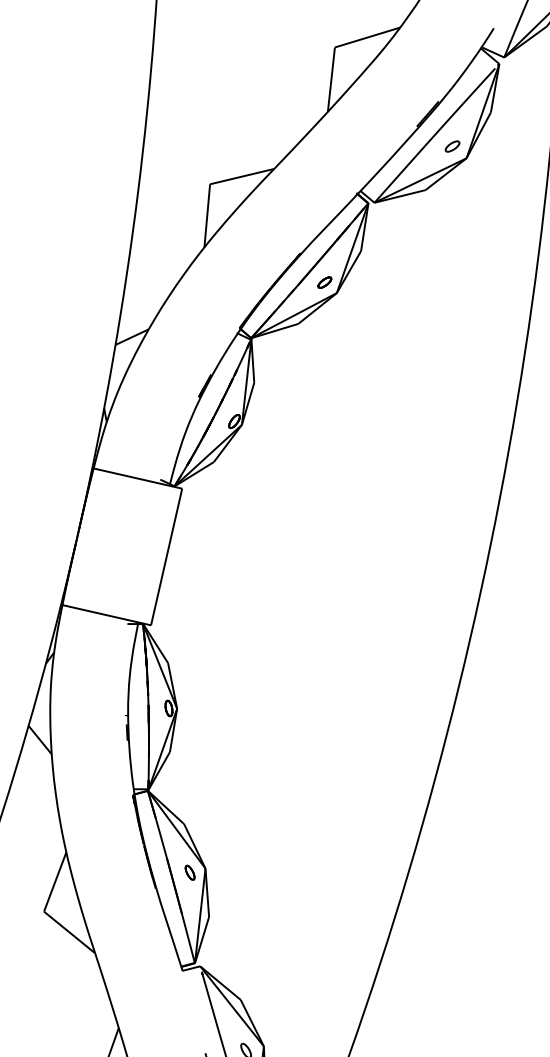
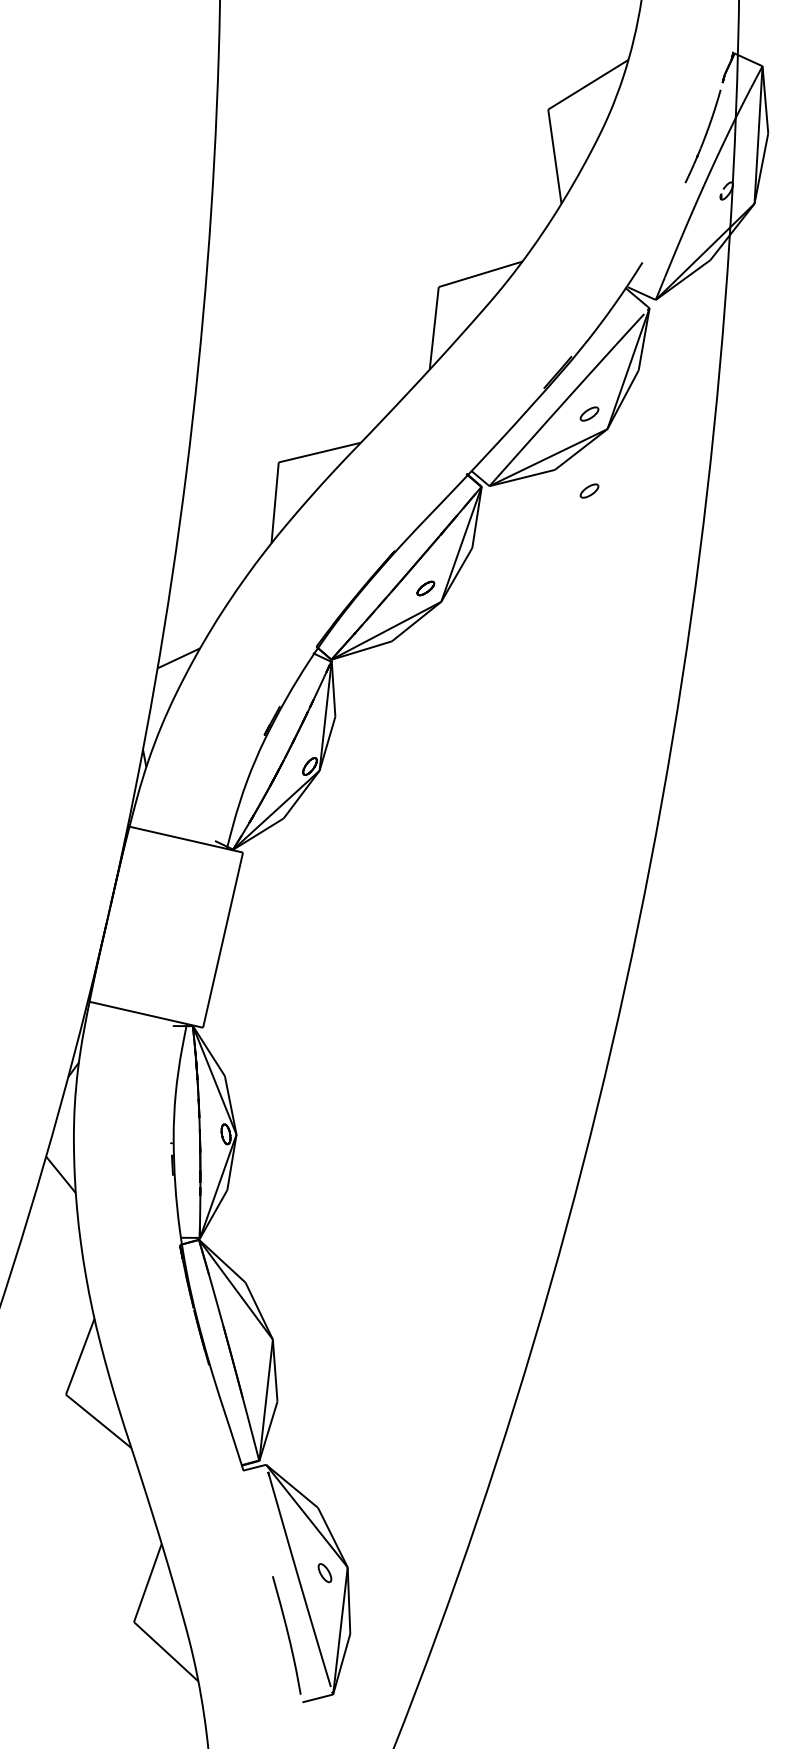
part: (452, 206) -> (589, 490), added
part: (189, 872) -> (252, 1344), removed

